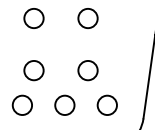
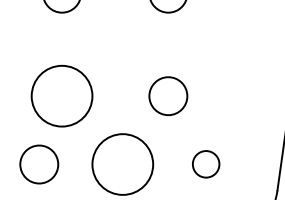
circle: (33, 70) -> (61, 95), size x1.6
circle: (106, 104) -> (204, 162), size x0.7
circle: (64, 105) -> (122, 164), size x1.6

